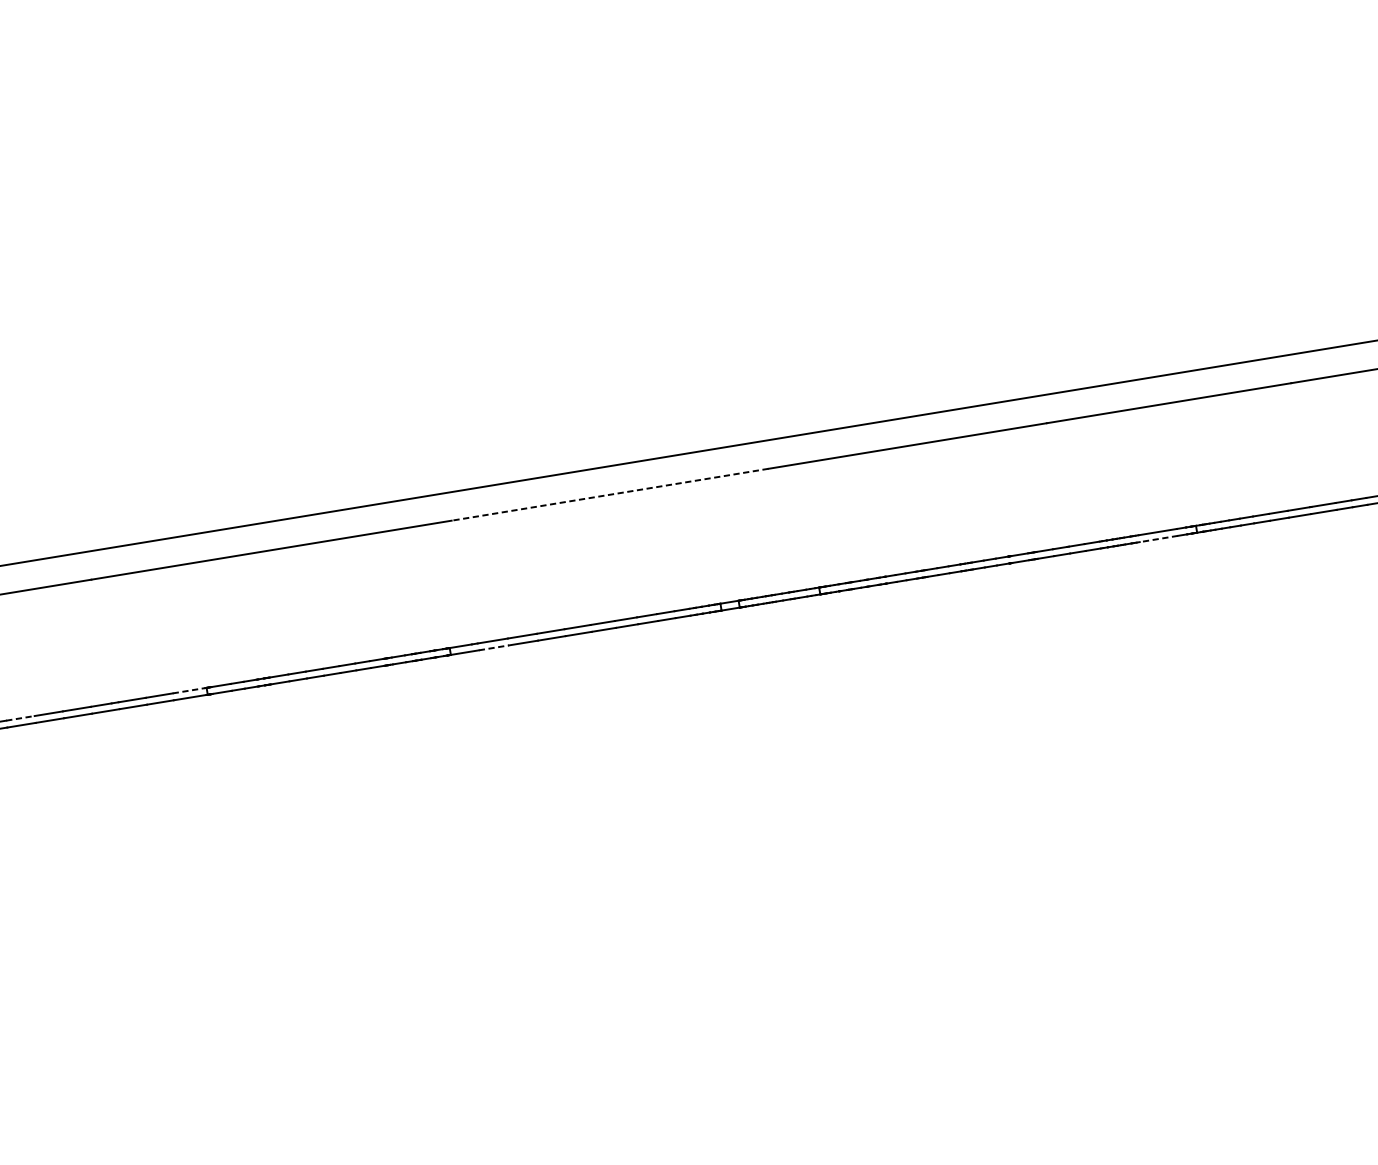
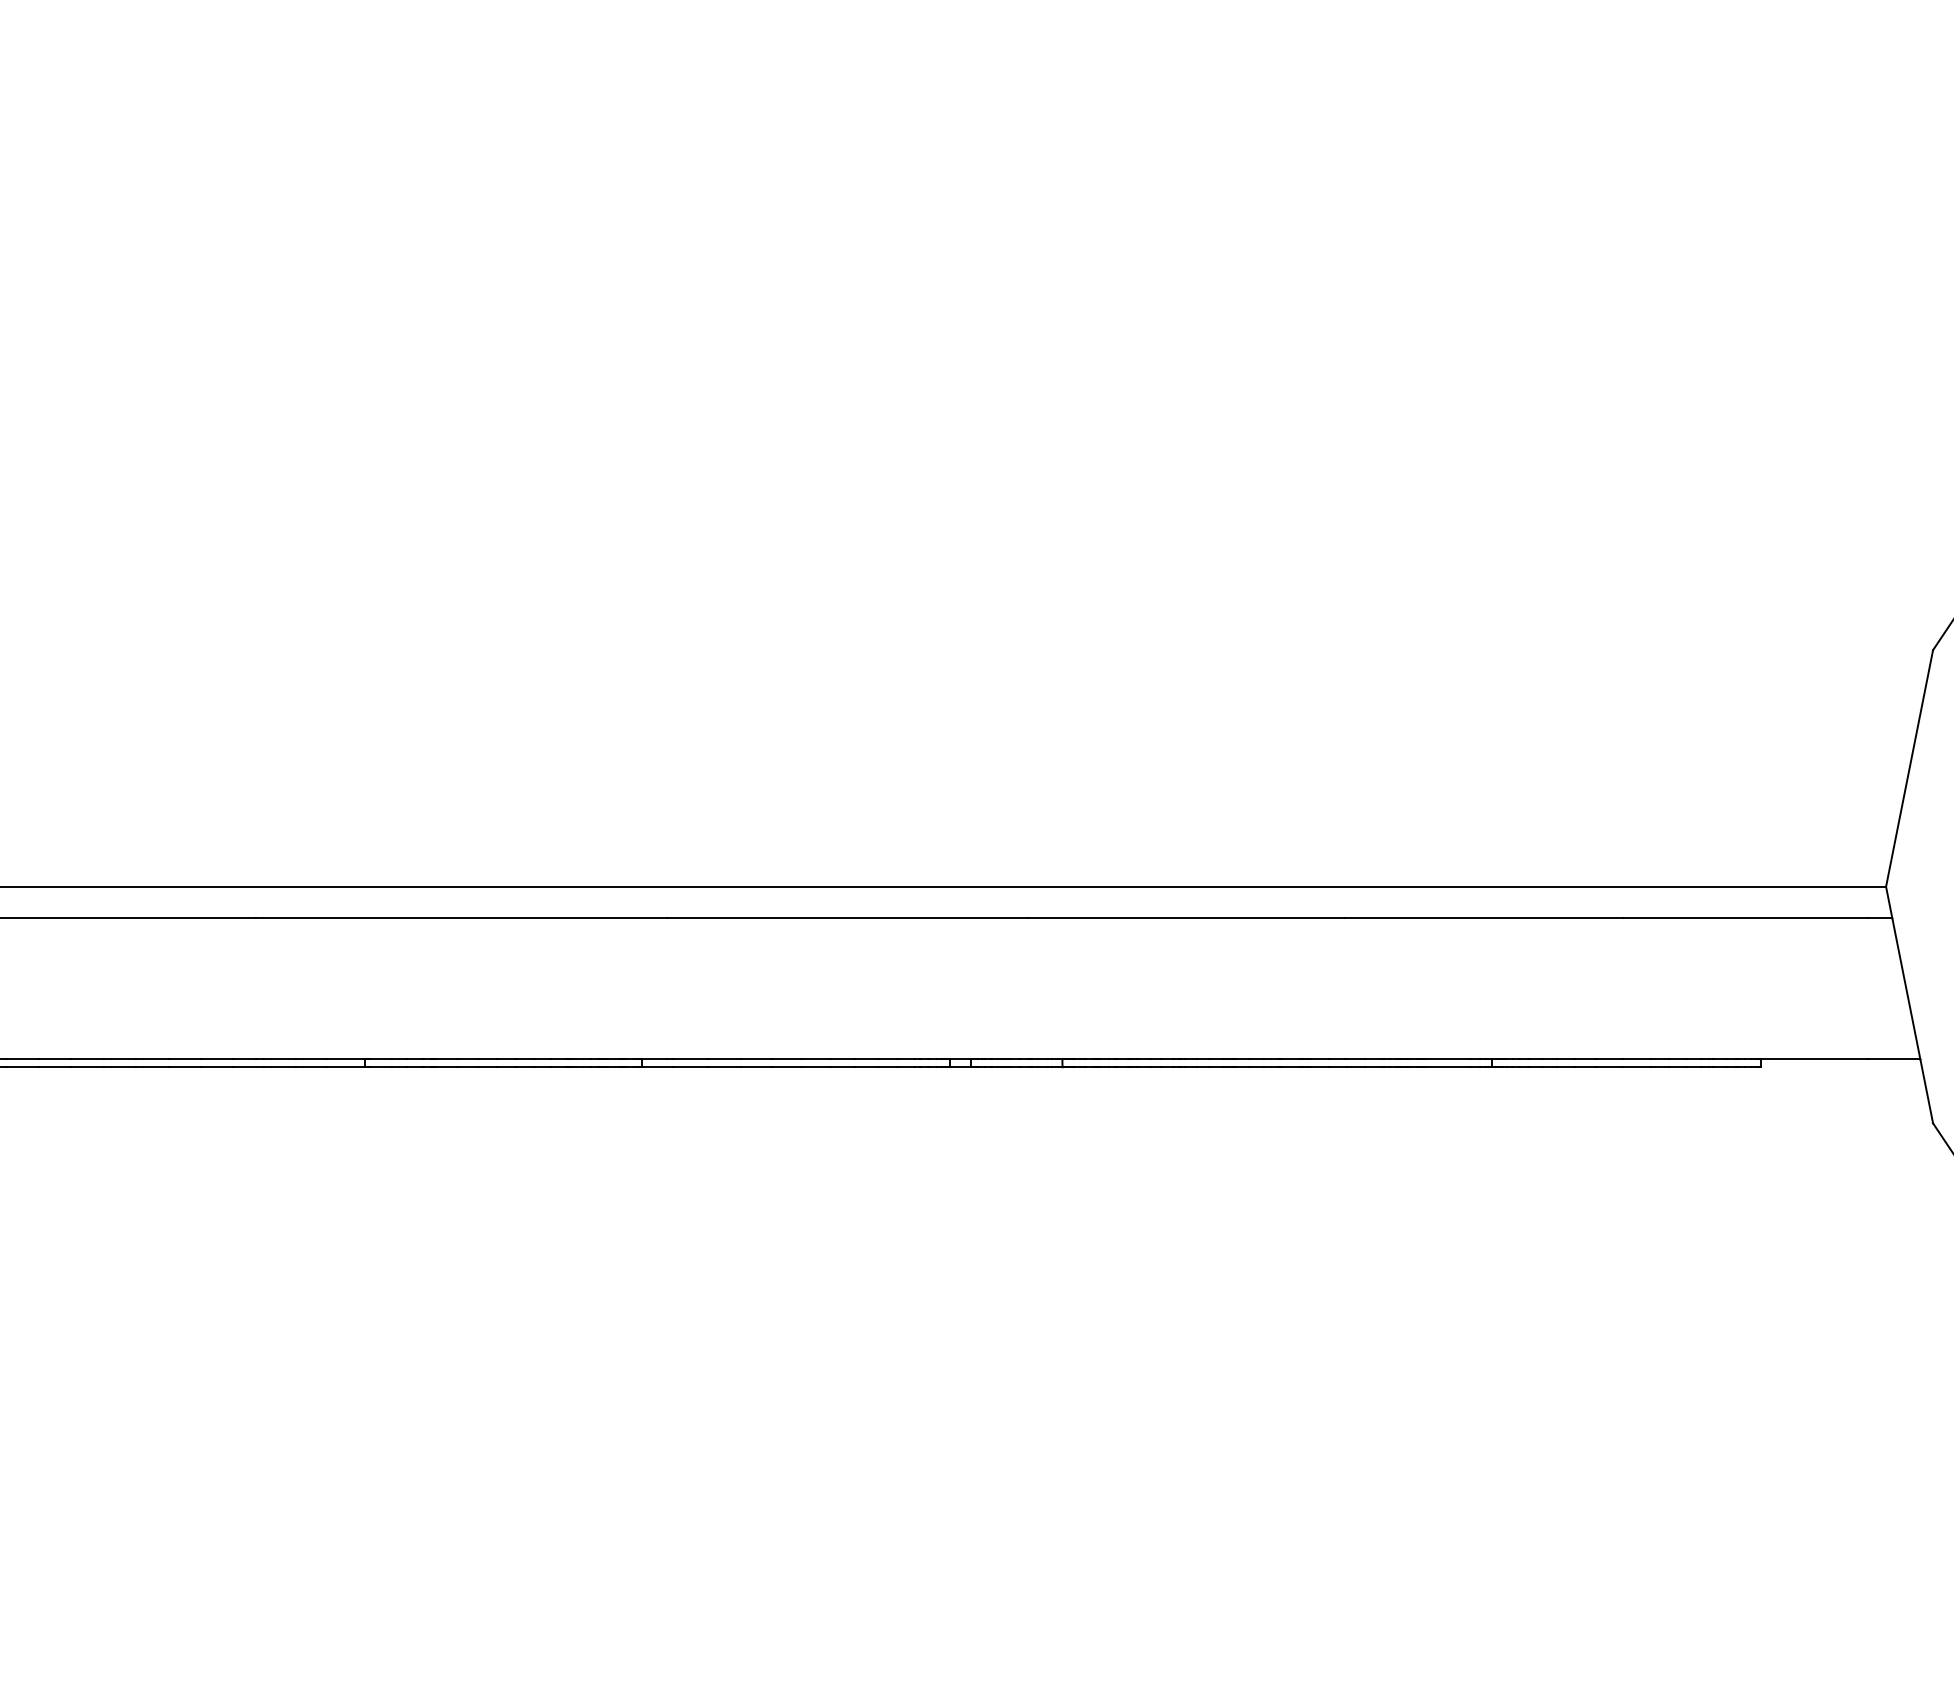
line: (610, 494) -> (847, 918), dashed -> solid
line: (1159, 539) -> (1448, 1067), dashed -> solid
line: (494, 647) -> (691, 1067), dashed -> solid
line: (188, 690) -> (344, 1059), dashed -> solid
line: (21, 718) -> (153, 1059), dashed -> solid

